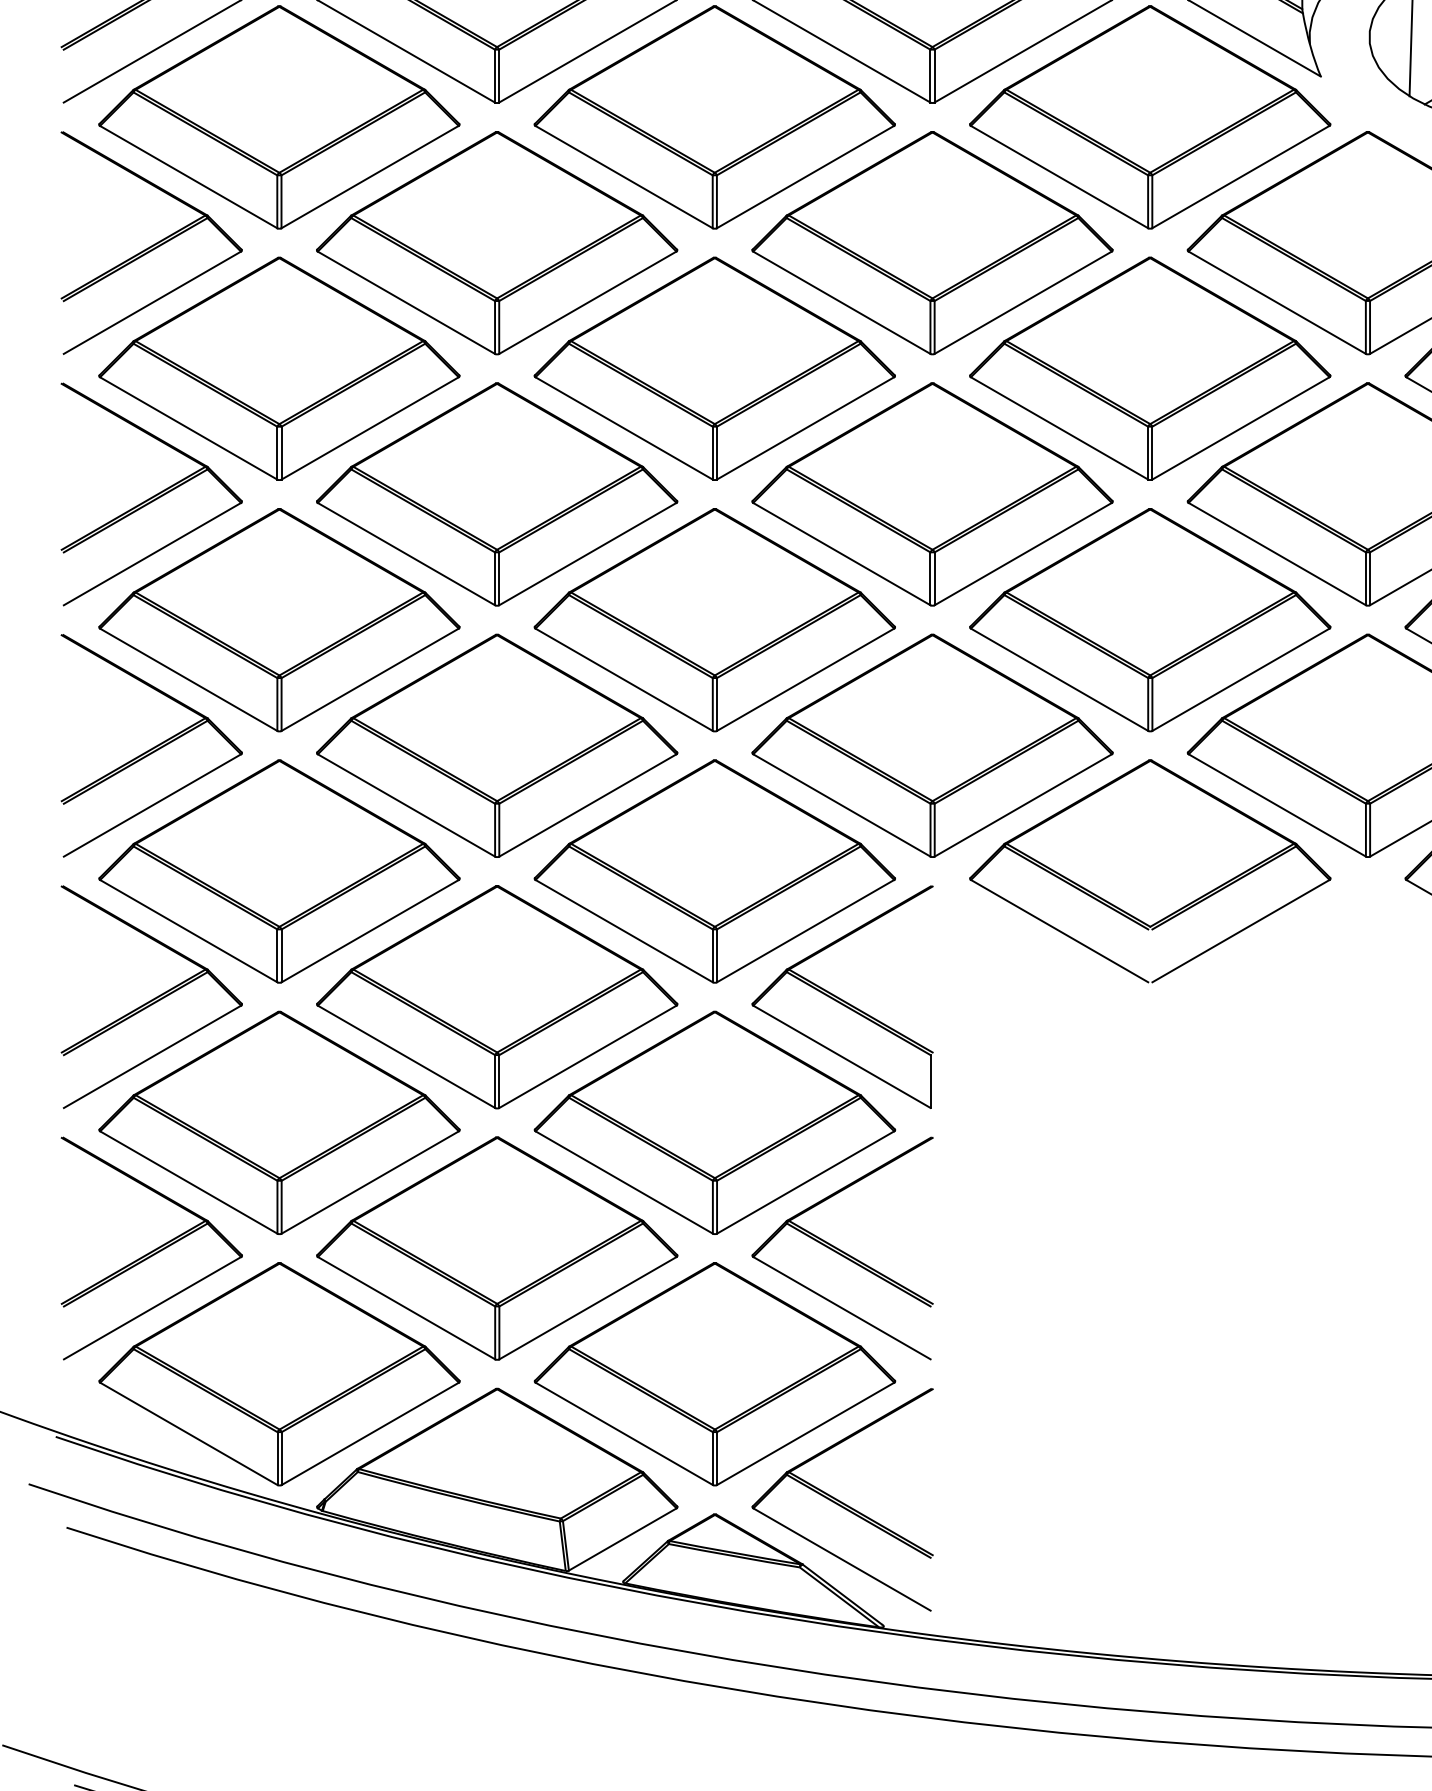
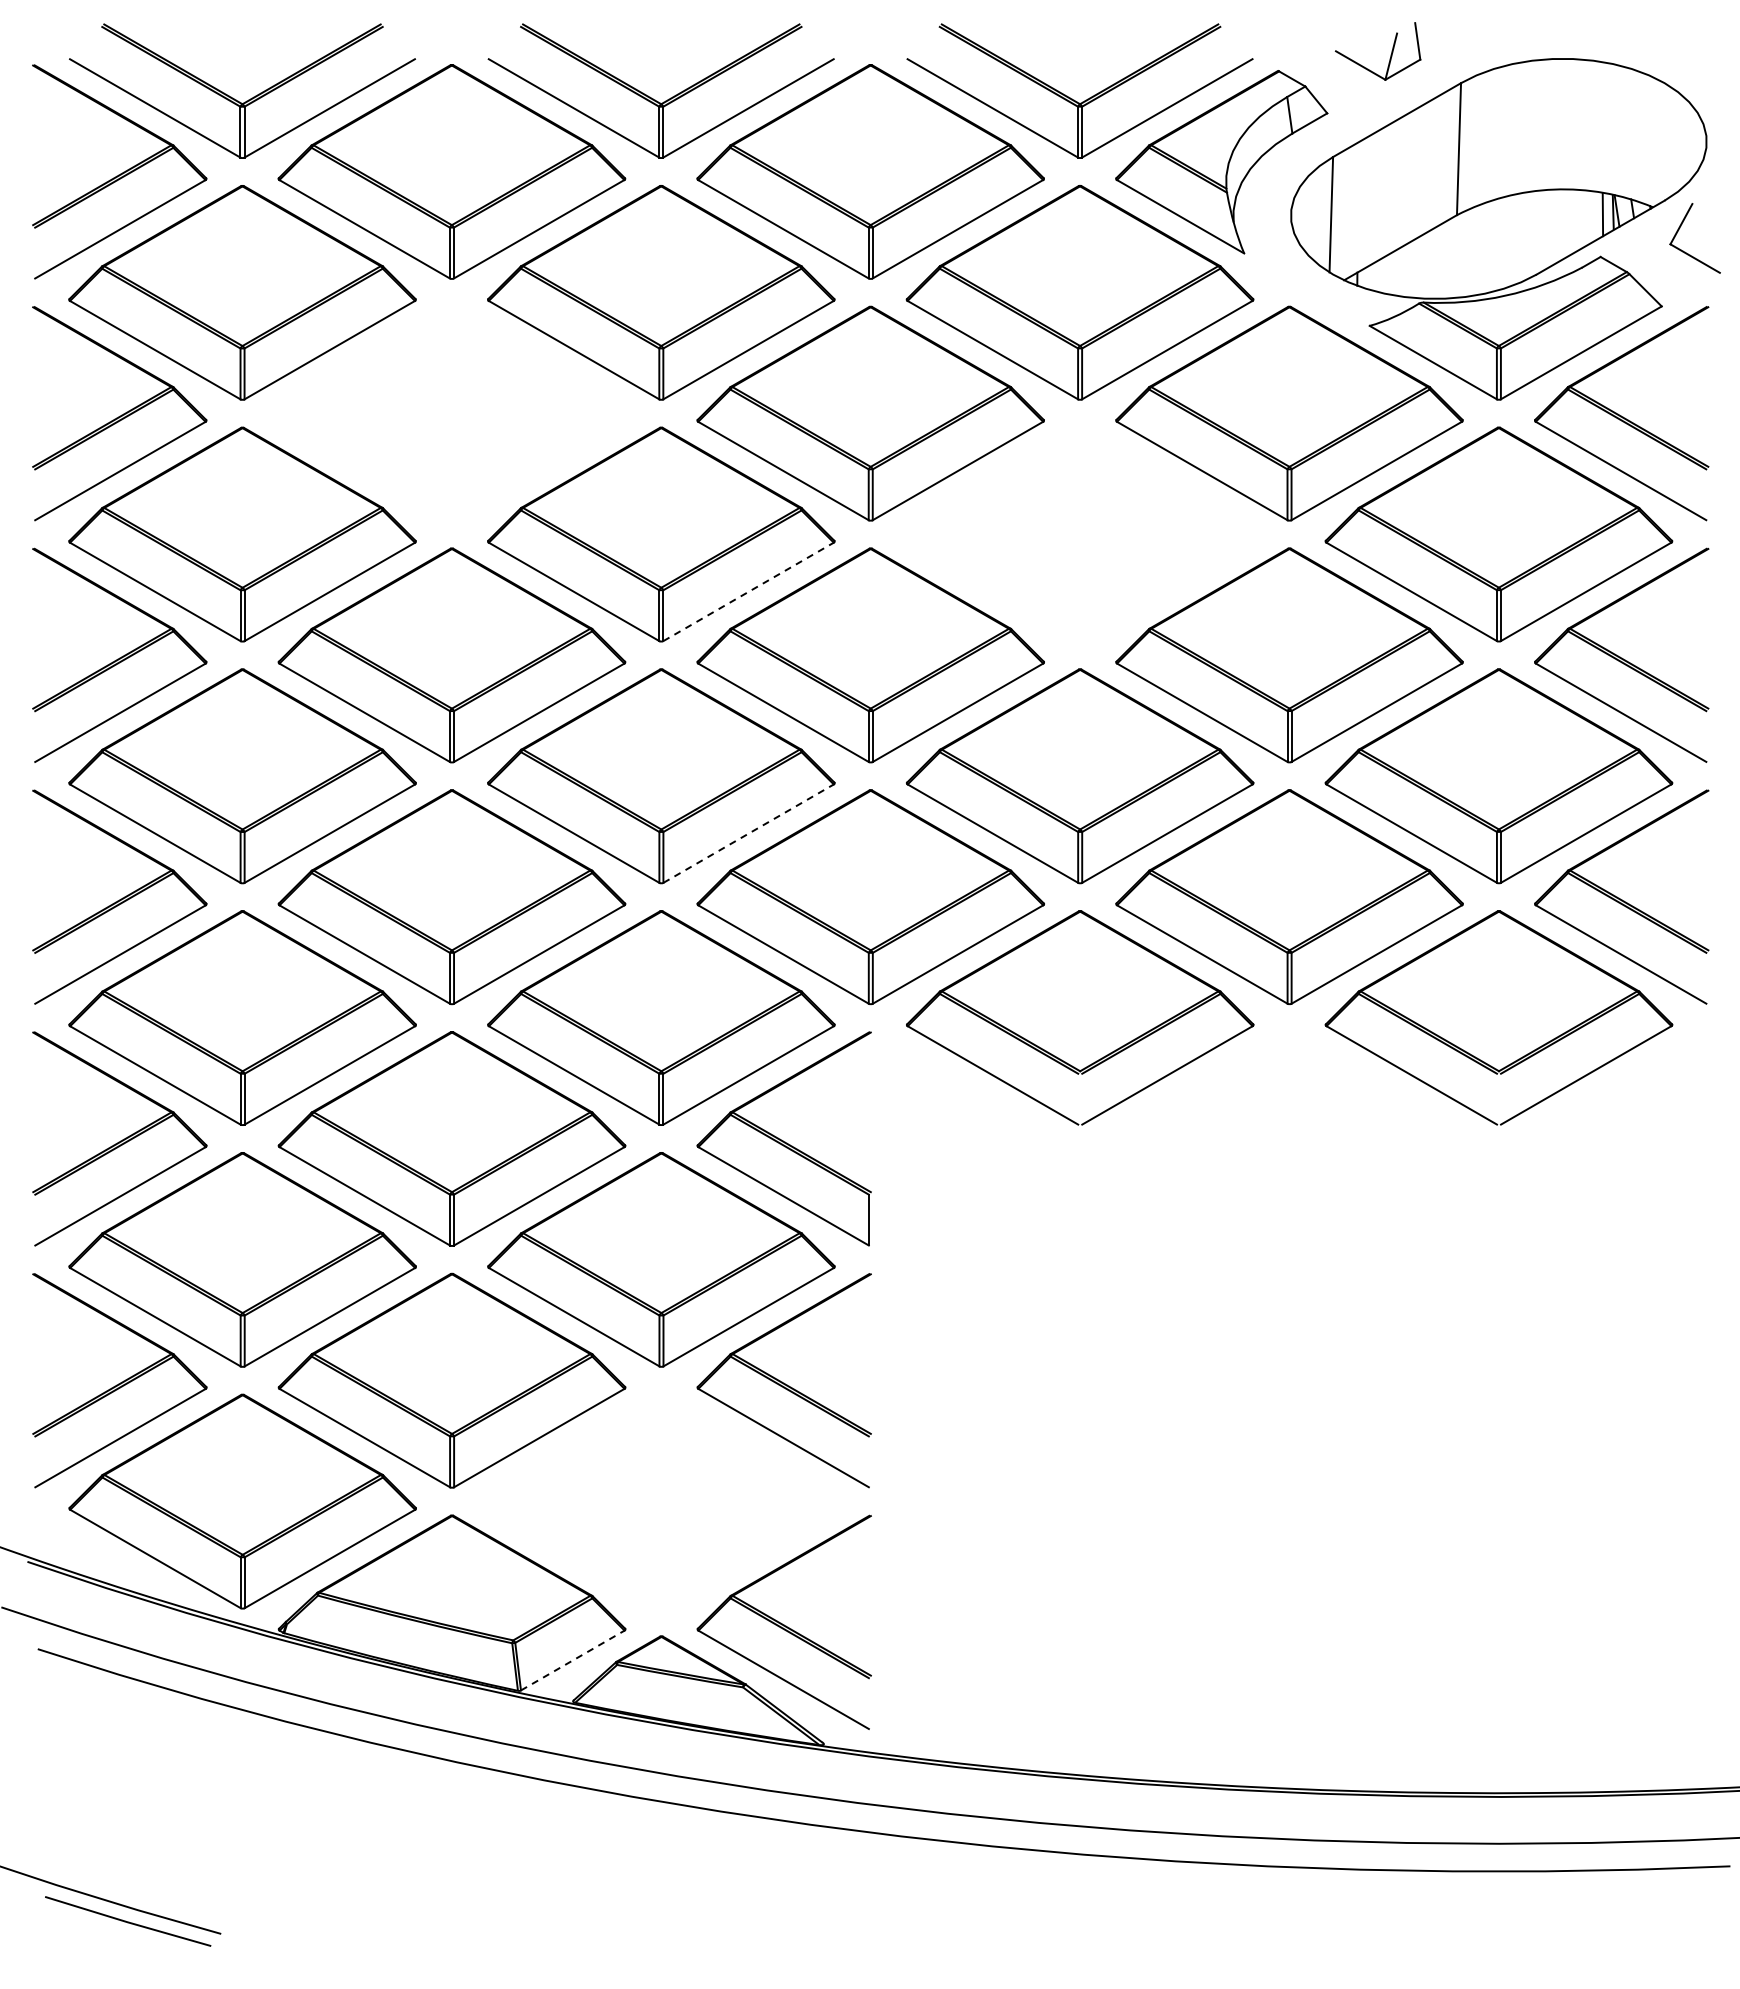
part: (496, 242) -> (451, 413), removed
part: (1149, 368) -> (1079, 534), removed
line: (806, 428) -> (749, 591), solid -> dashed
line: (806, 679) -> (749, 833), solid -> dashed
part: (714, 1374) -> (661, 1501), removed
line: (622, 1539) -> (572, 1660), solid -> dashed

